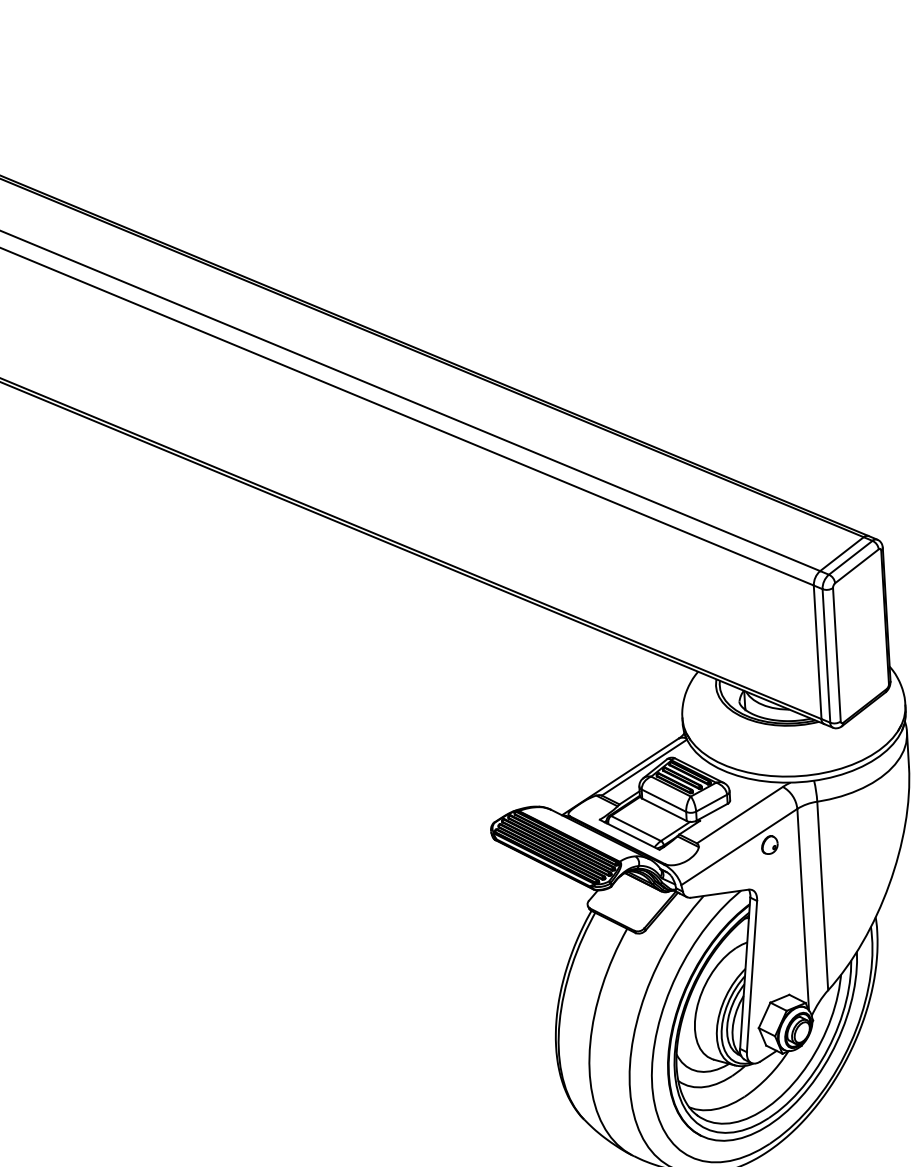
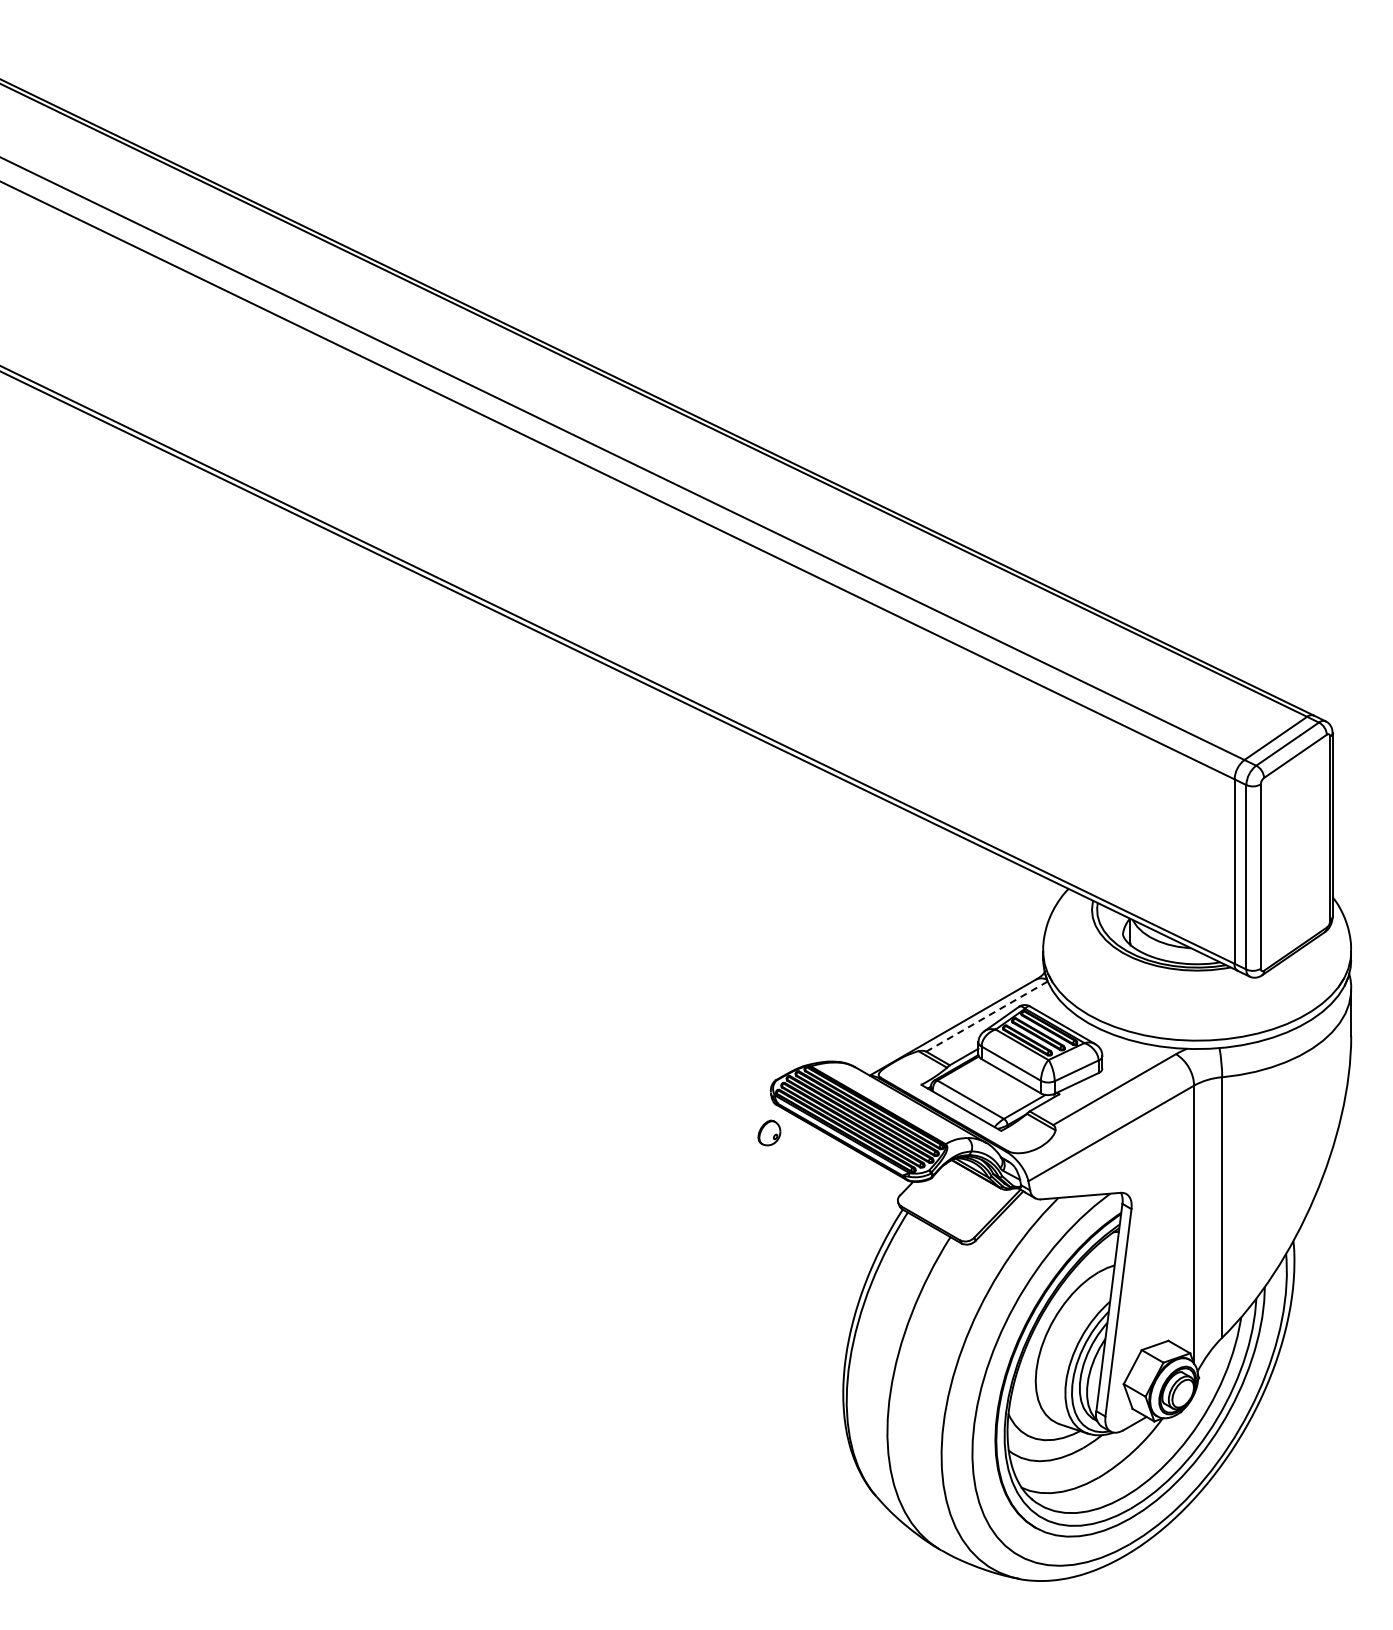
line: (644, 767) -> (986, 1016), solid -> dashed
part: (769, 844) -> (769, 1132), moved

